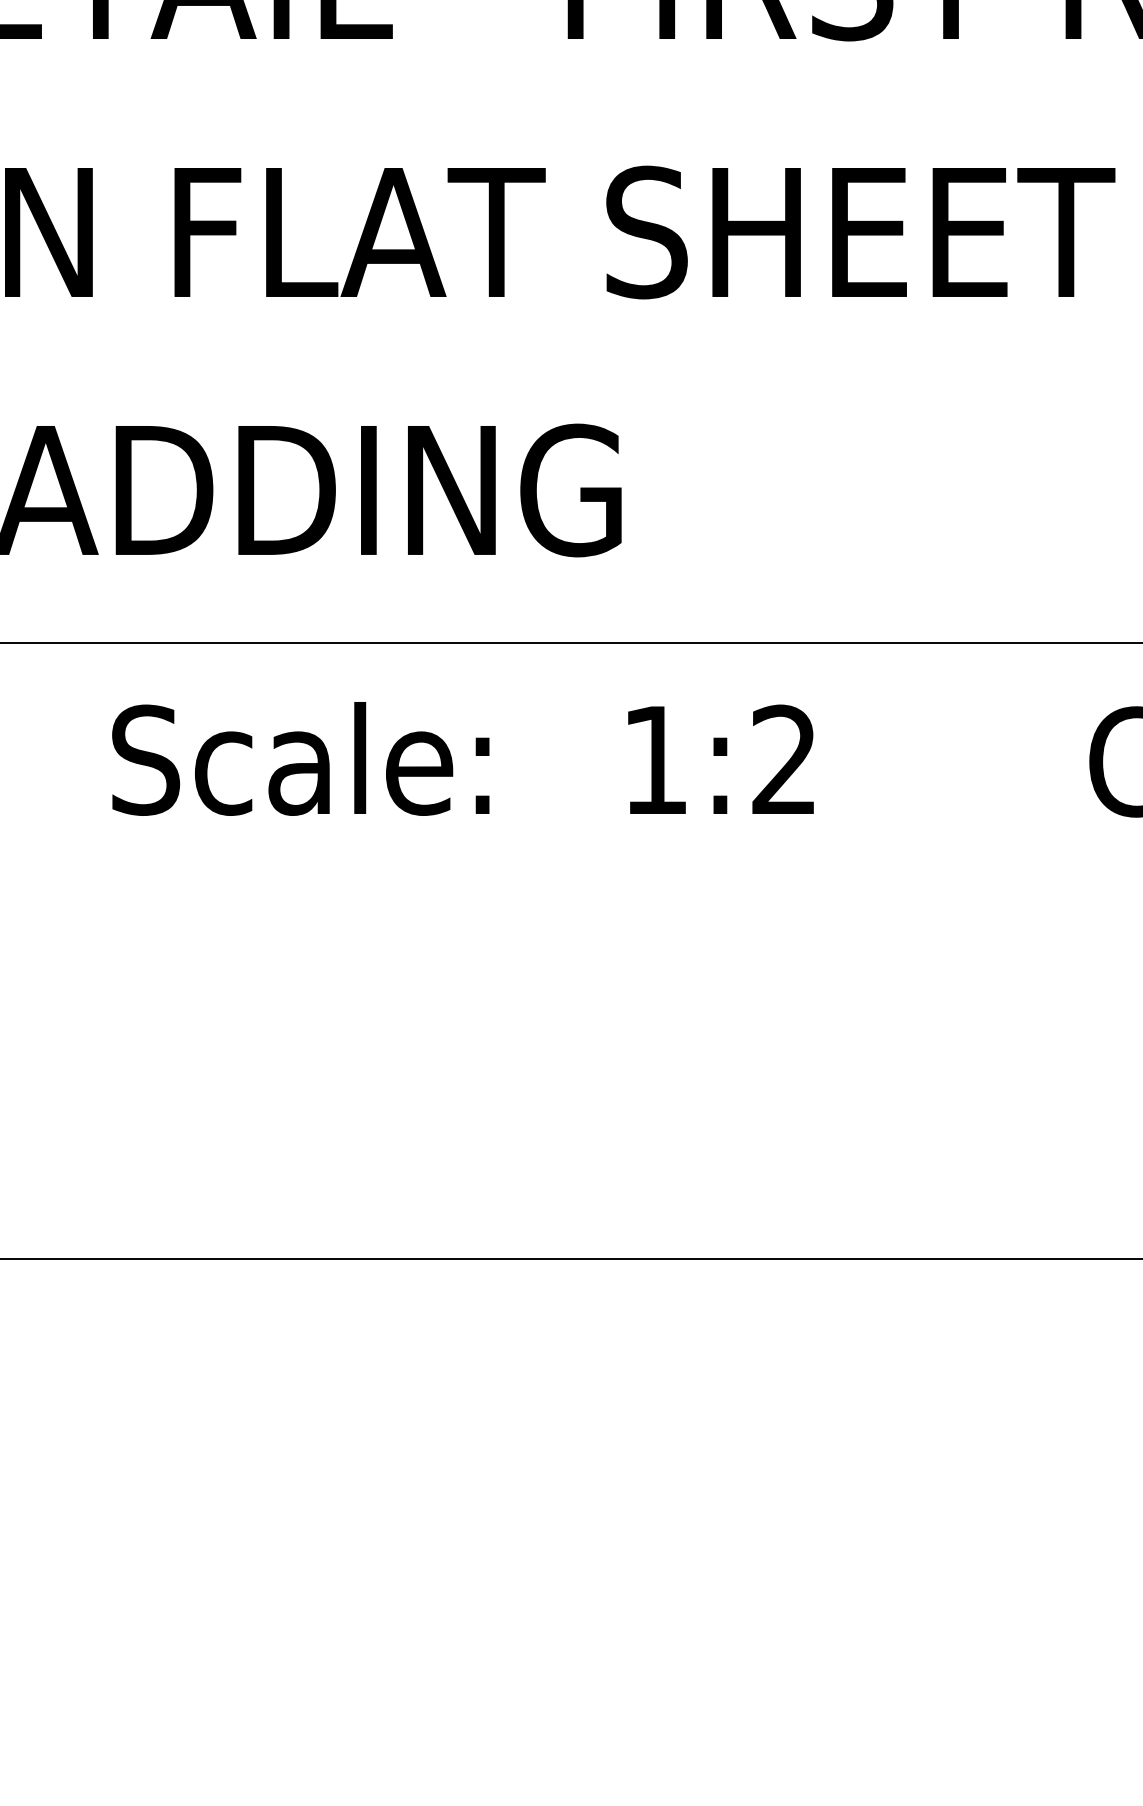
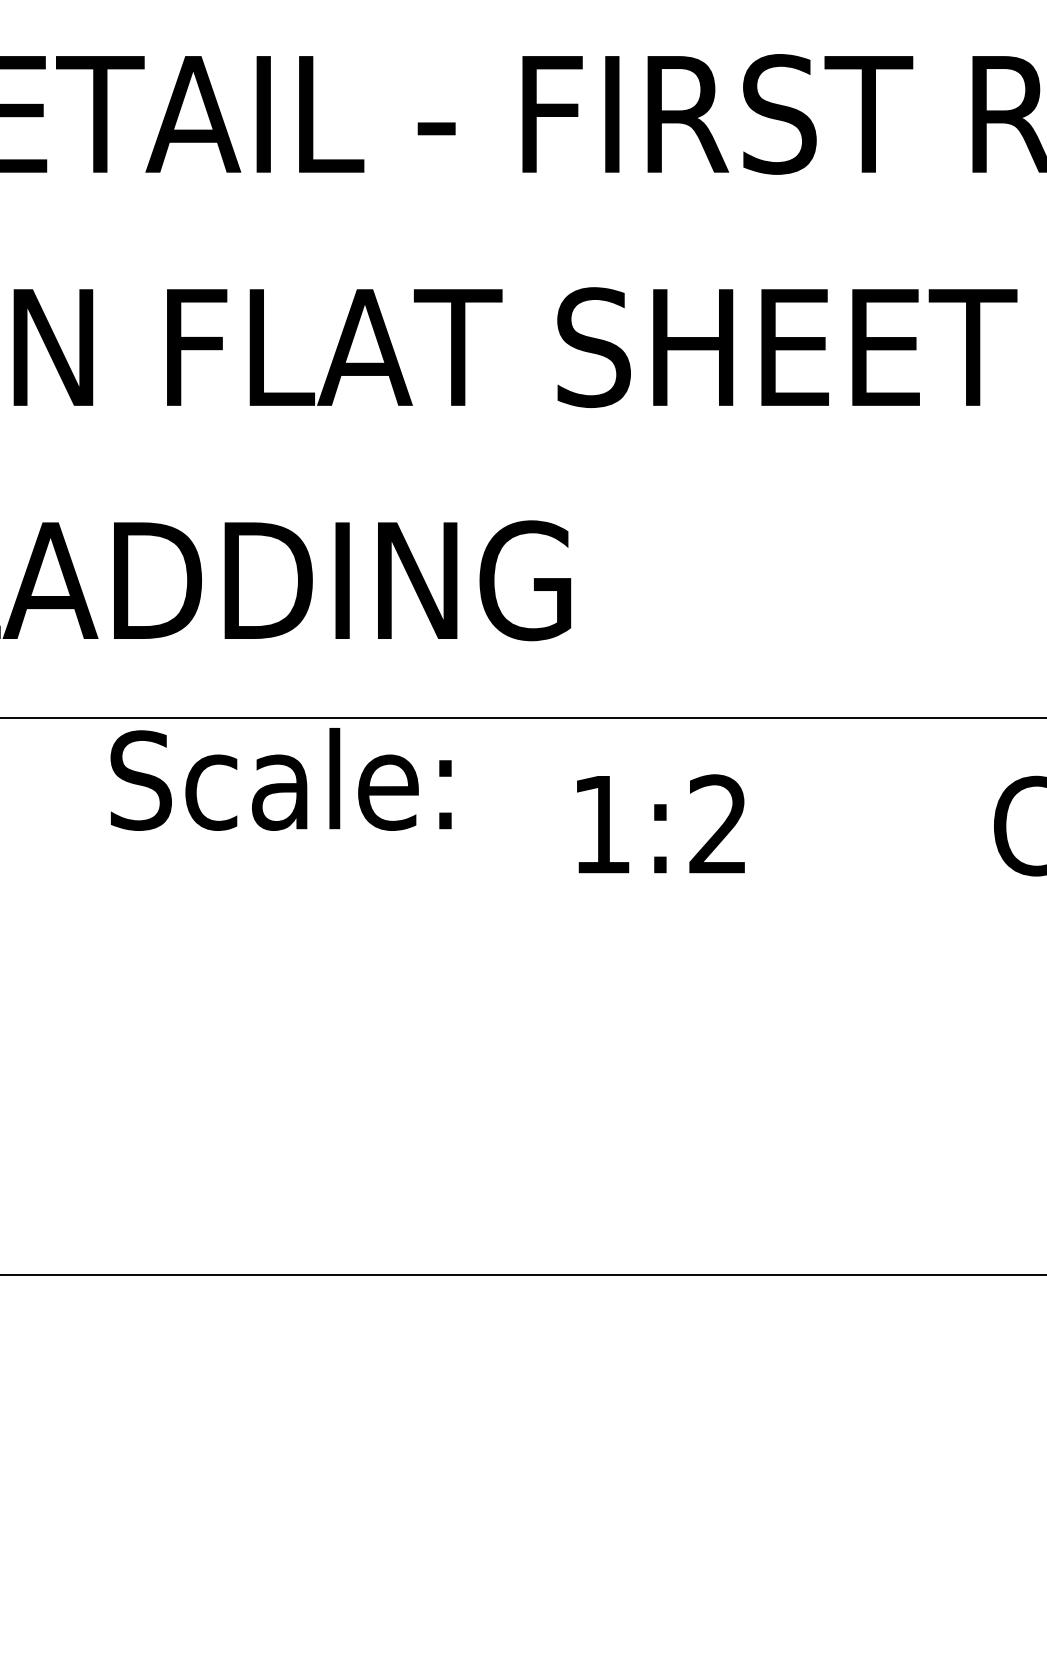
text: (300, 759) -> (280, 779), moved

